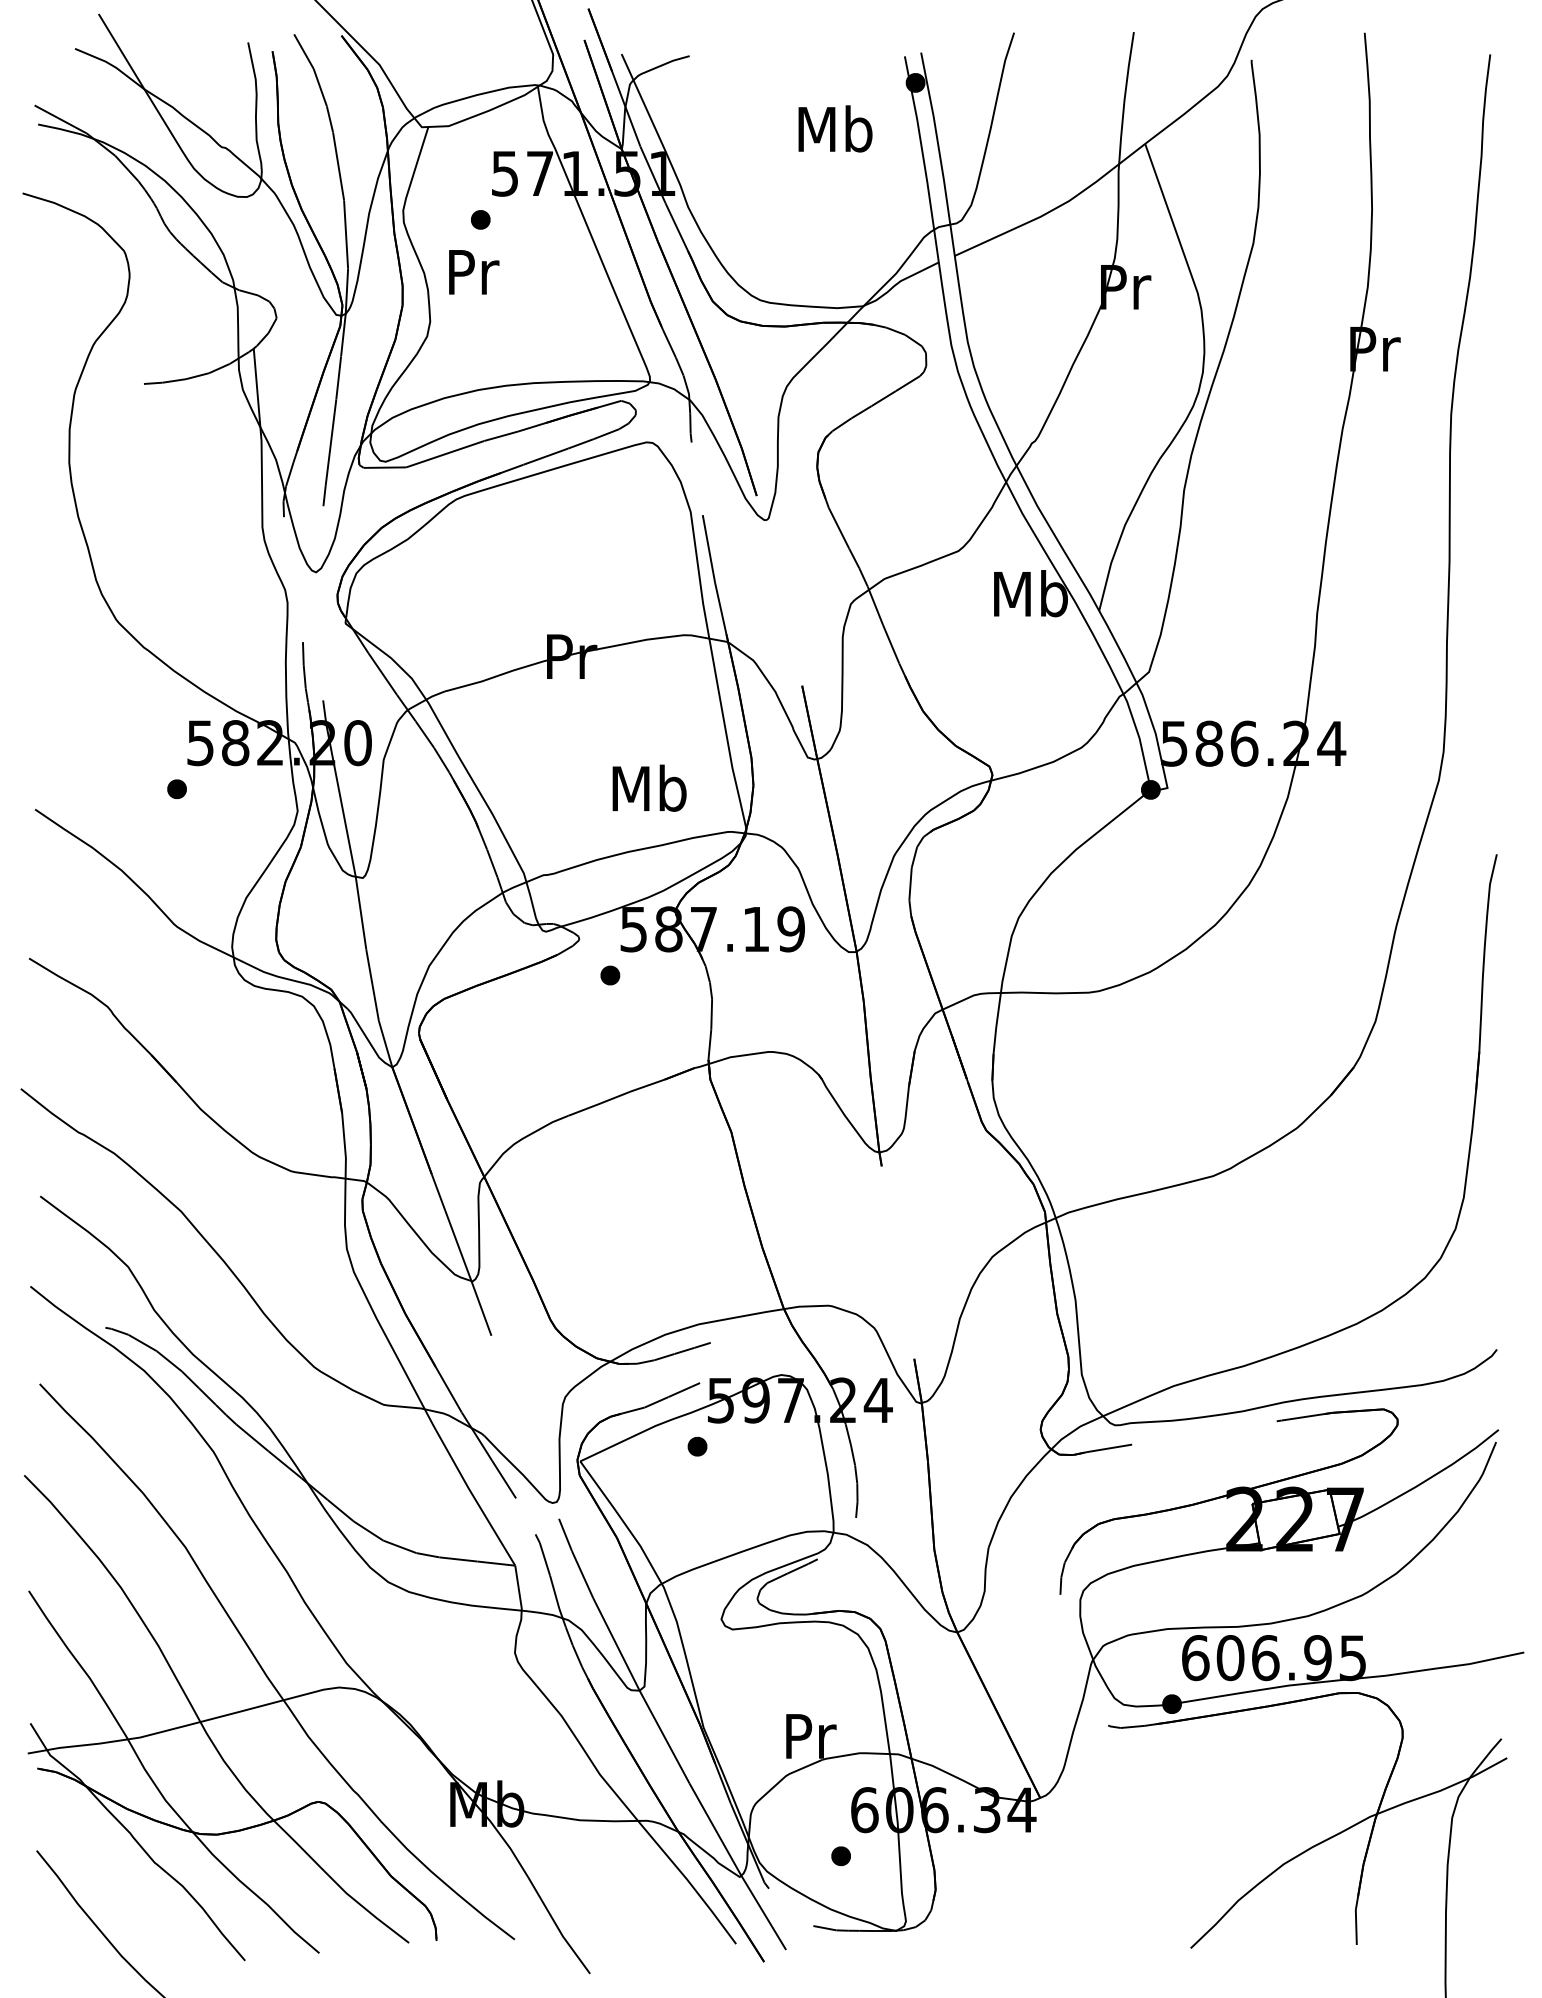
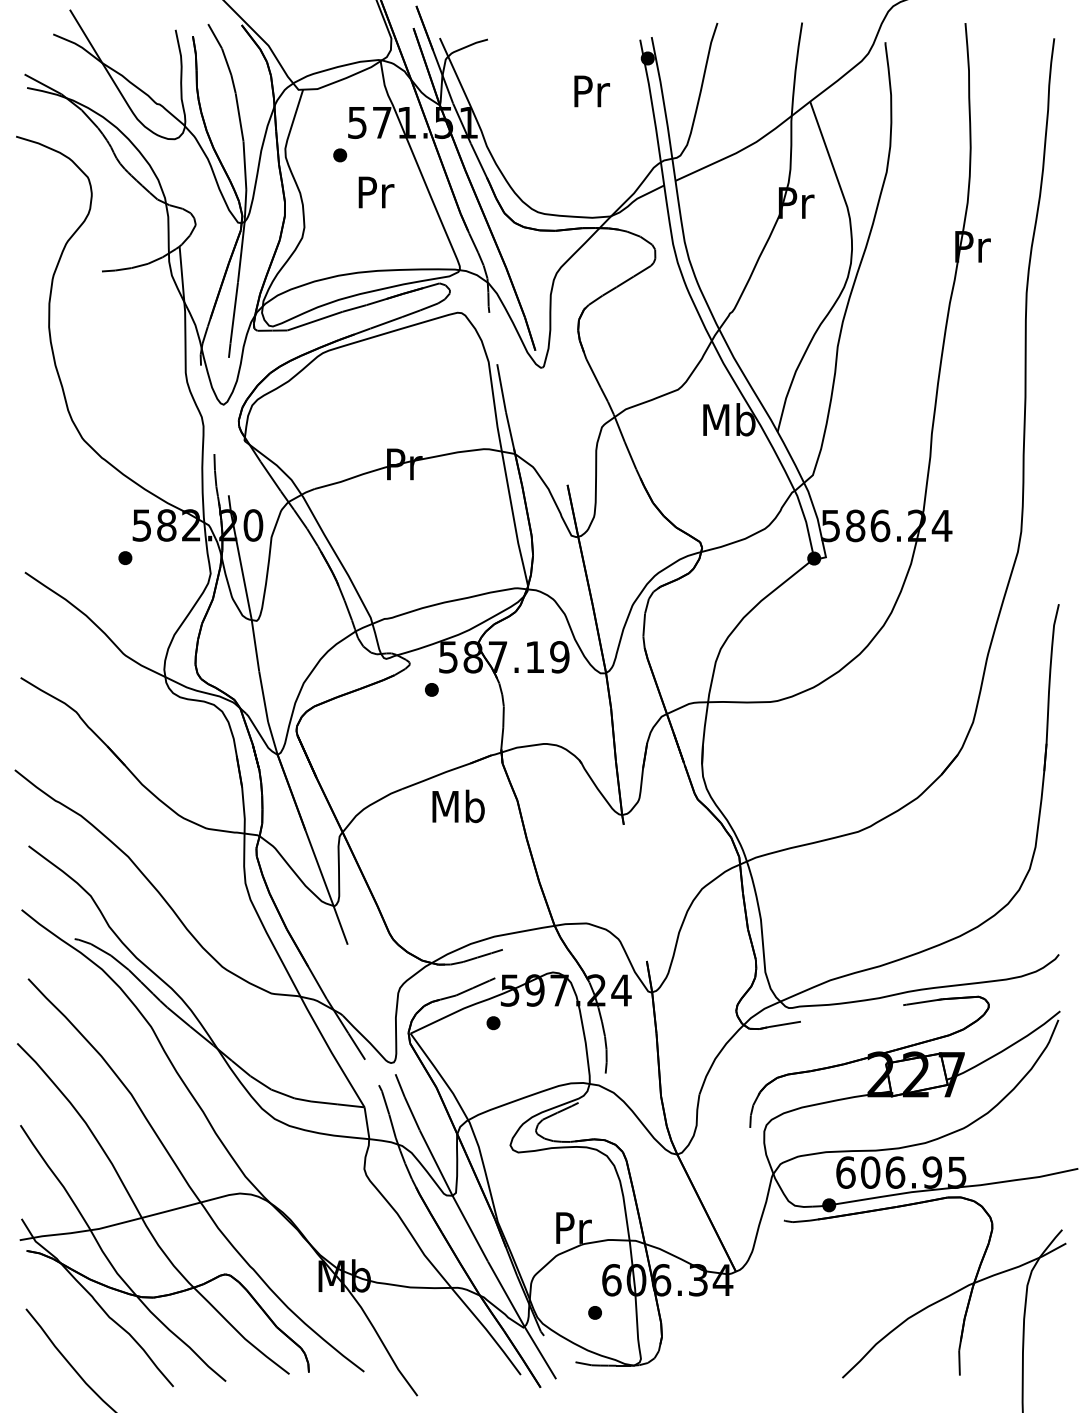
text: (836, 128) -> (591, 90), Mb -> Pr
text: (474, 272) -> (376, 192), moved
text: (649, 788) -> (458, 806), moved

